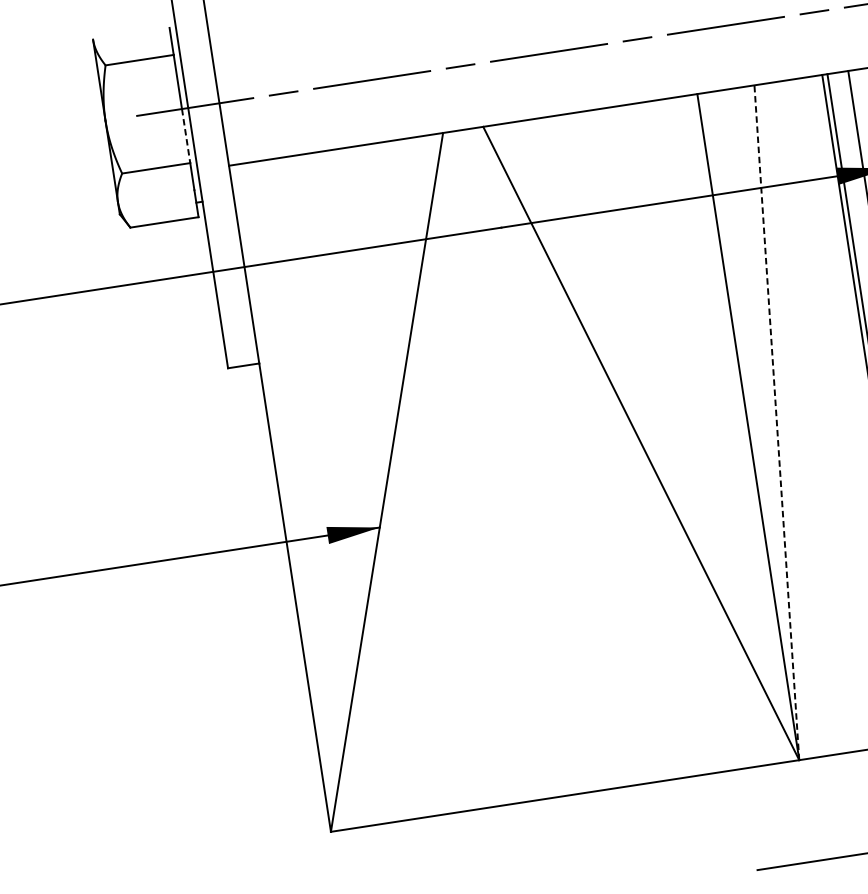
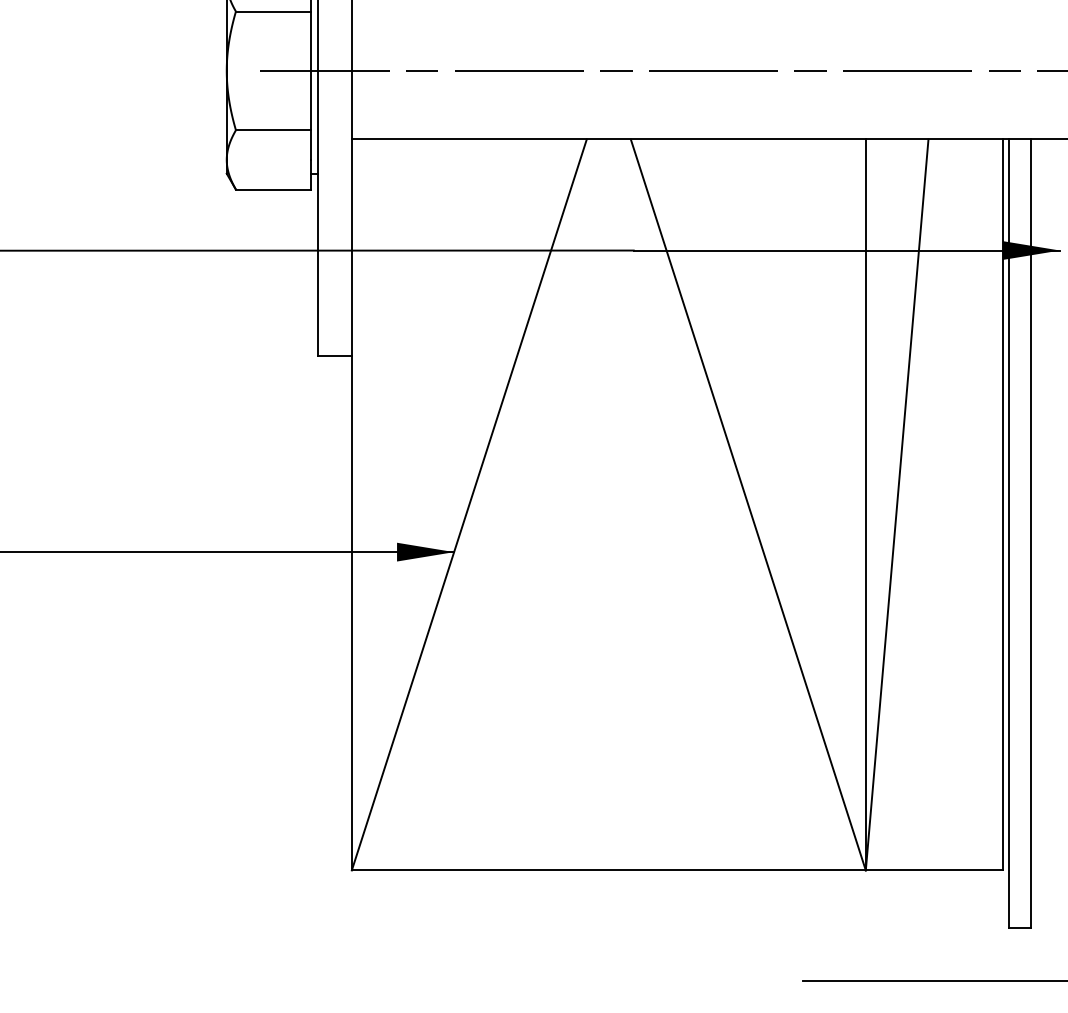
line: (185, 136) -> (310, 100), dashed -> solid
line: (777, 422) -> (897, 504), dashed -> solid

